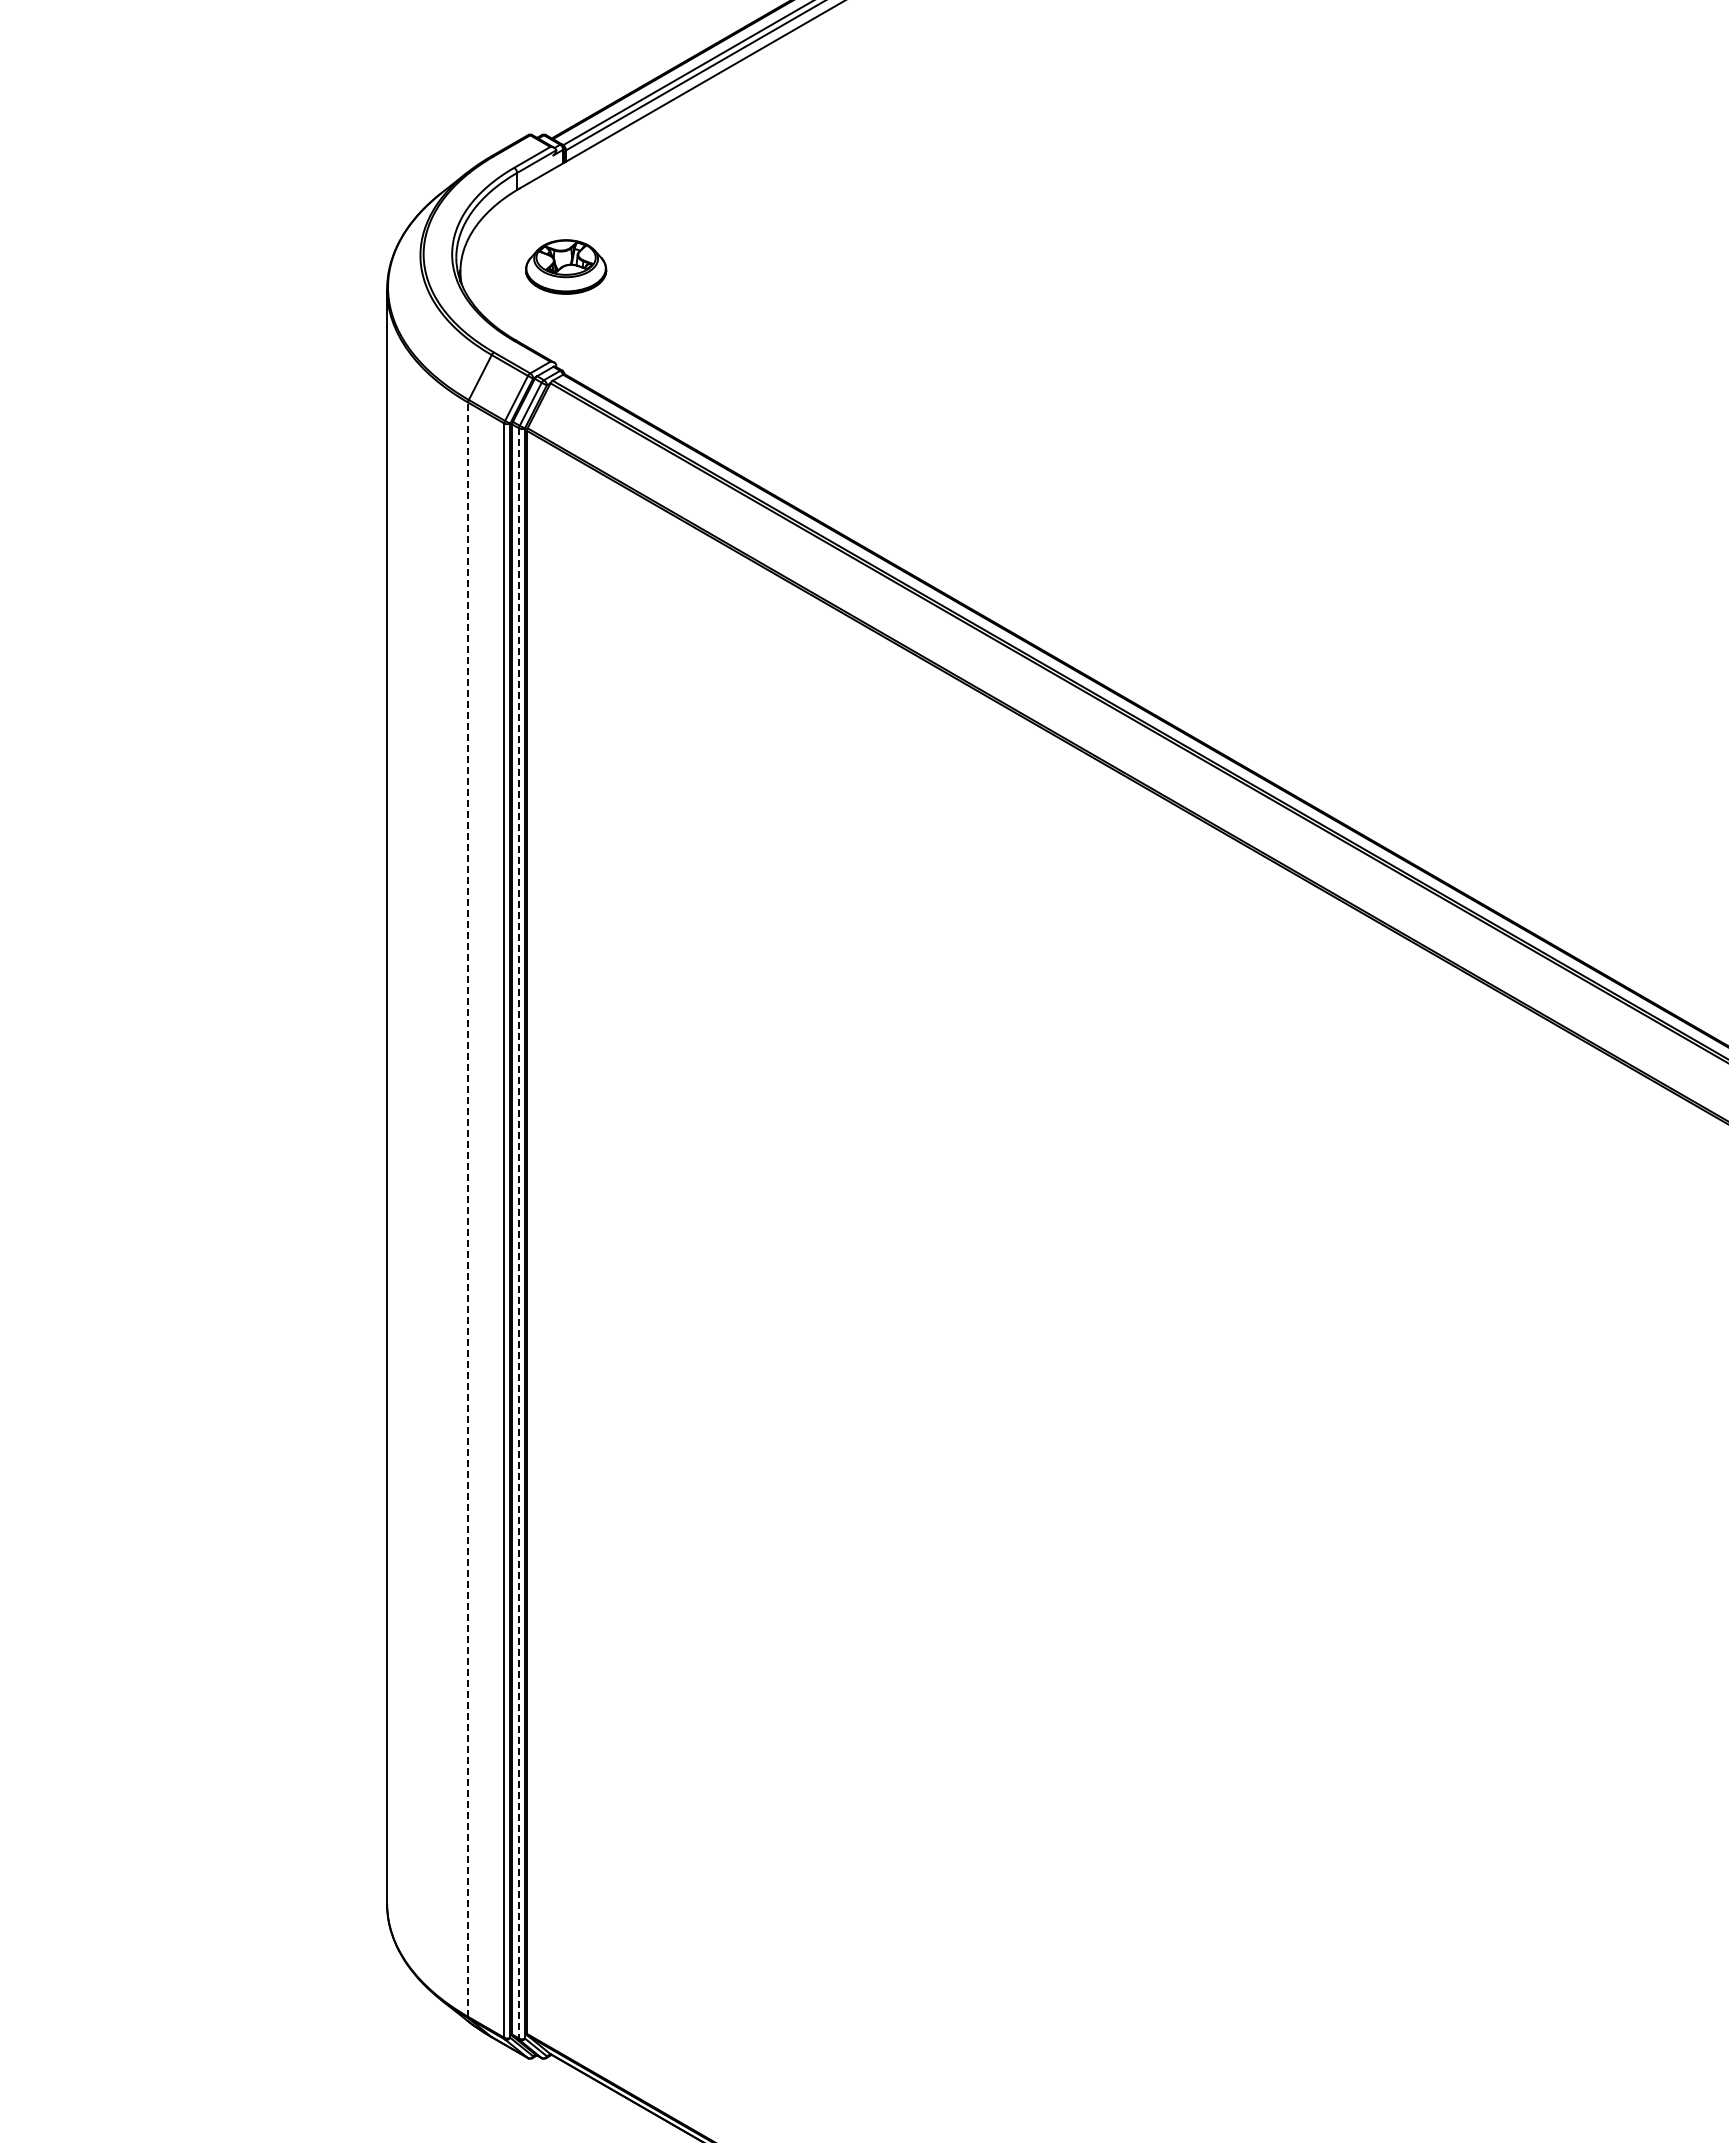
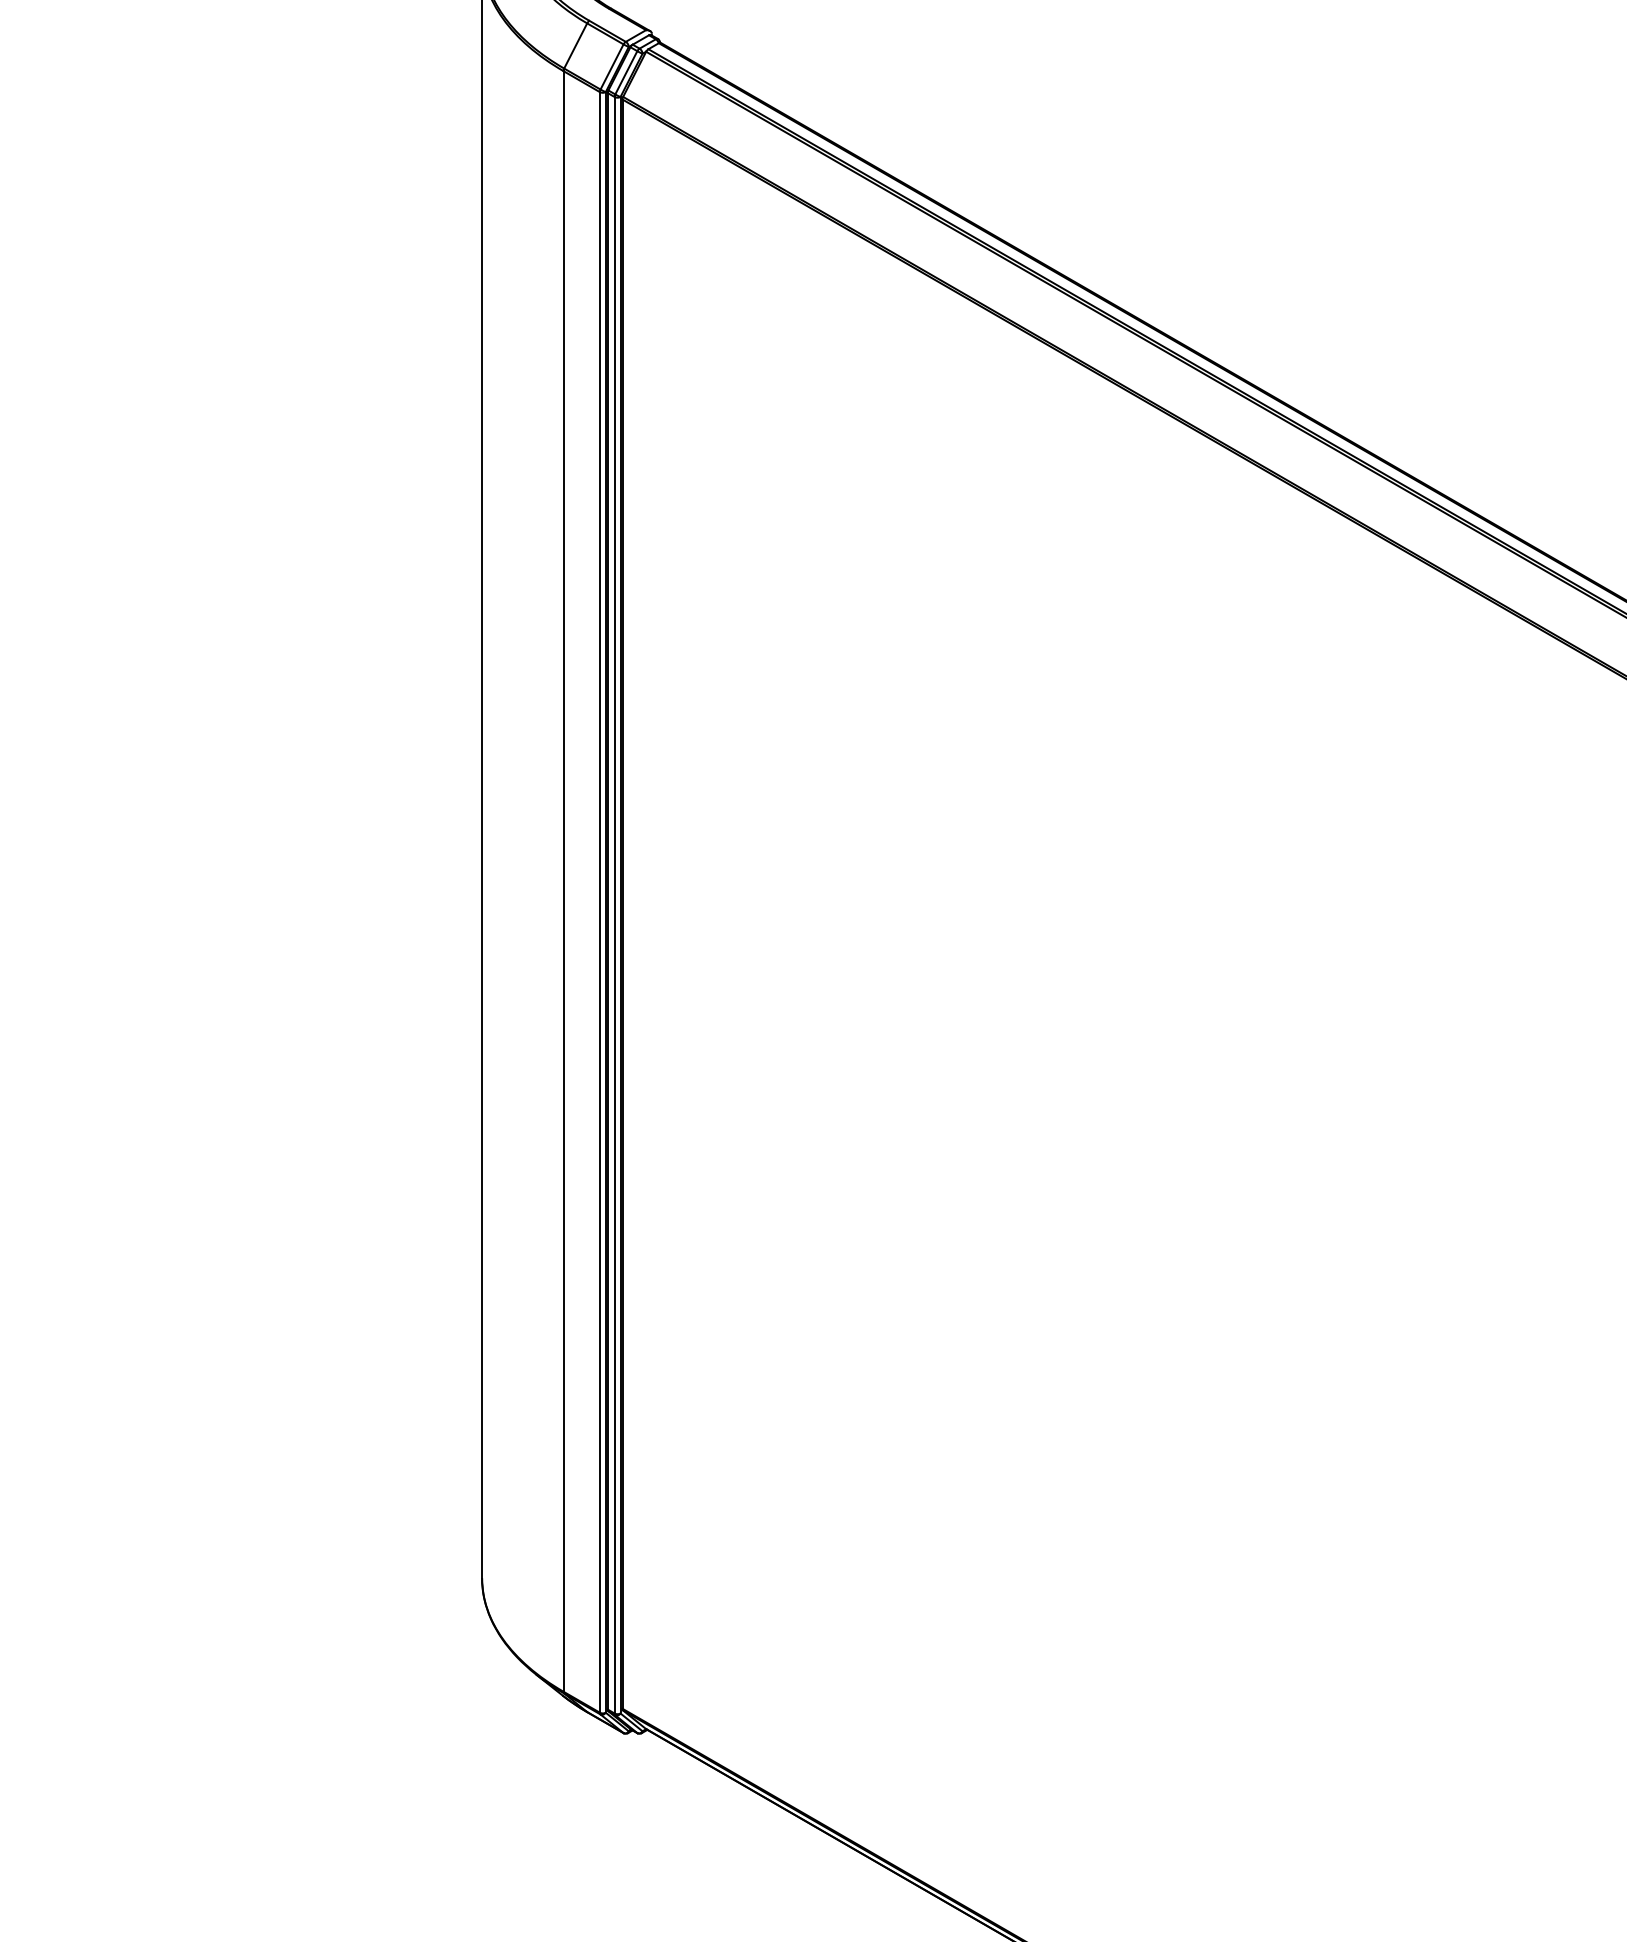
line: (468, 1209) -> (563, 881), dashed -> solid
line: (519, 1233) -> (615, 905), dashed -> solid

